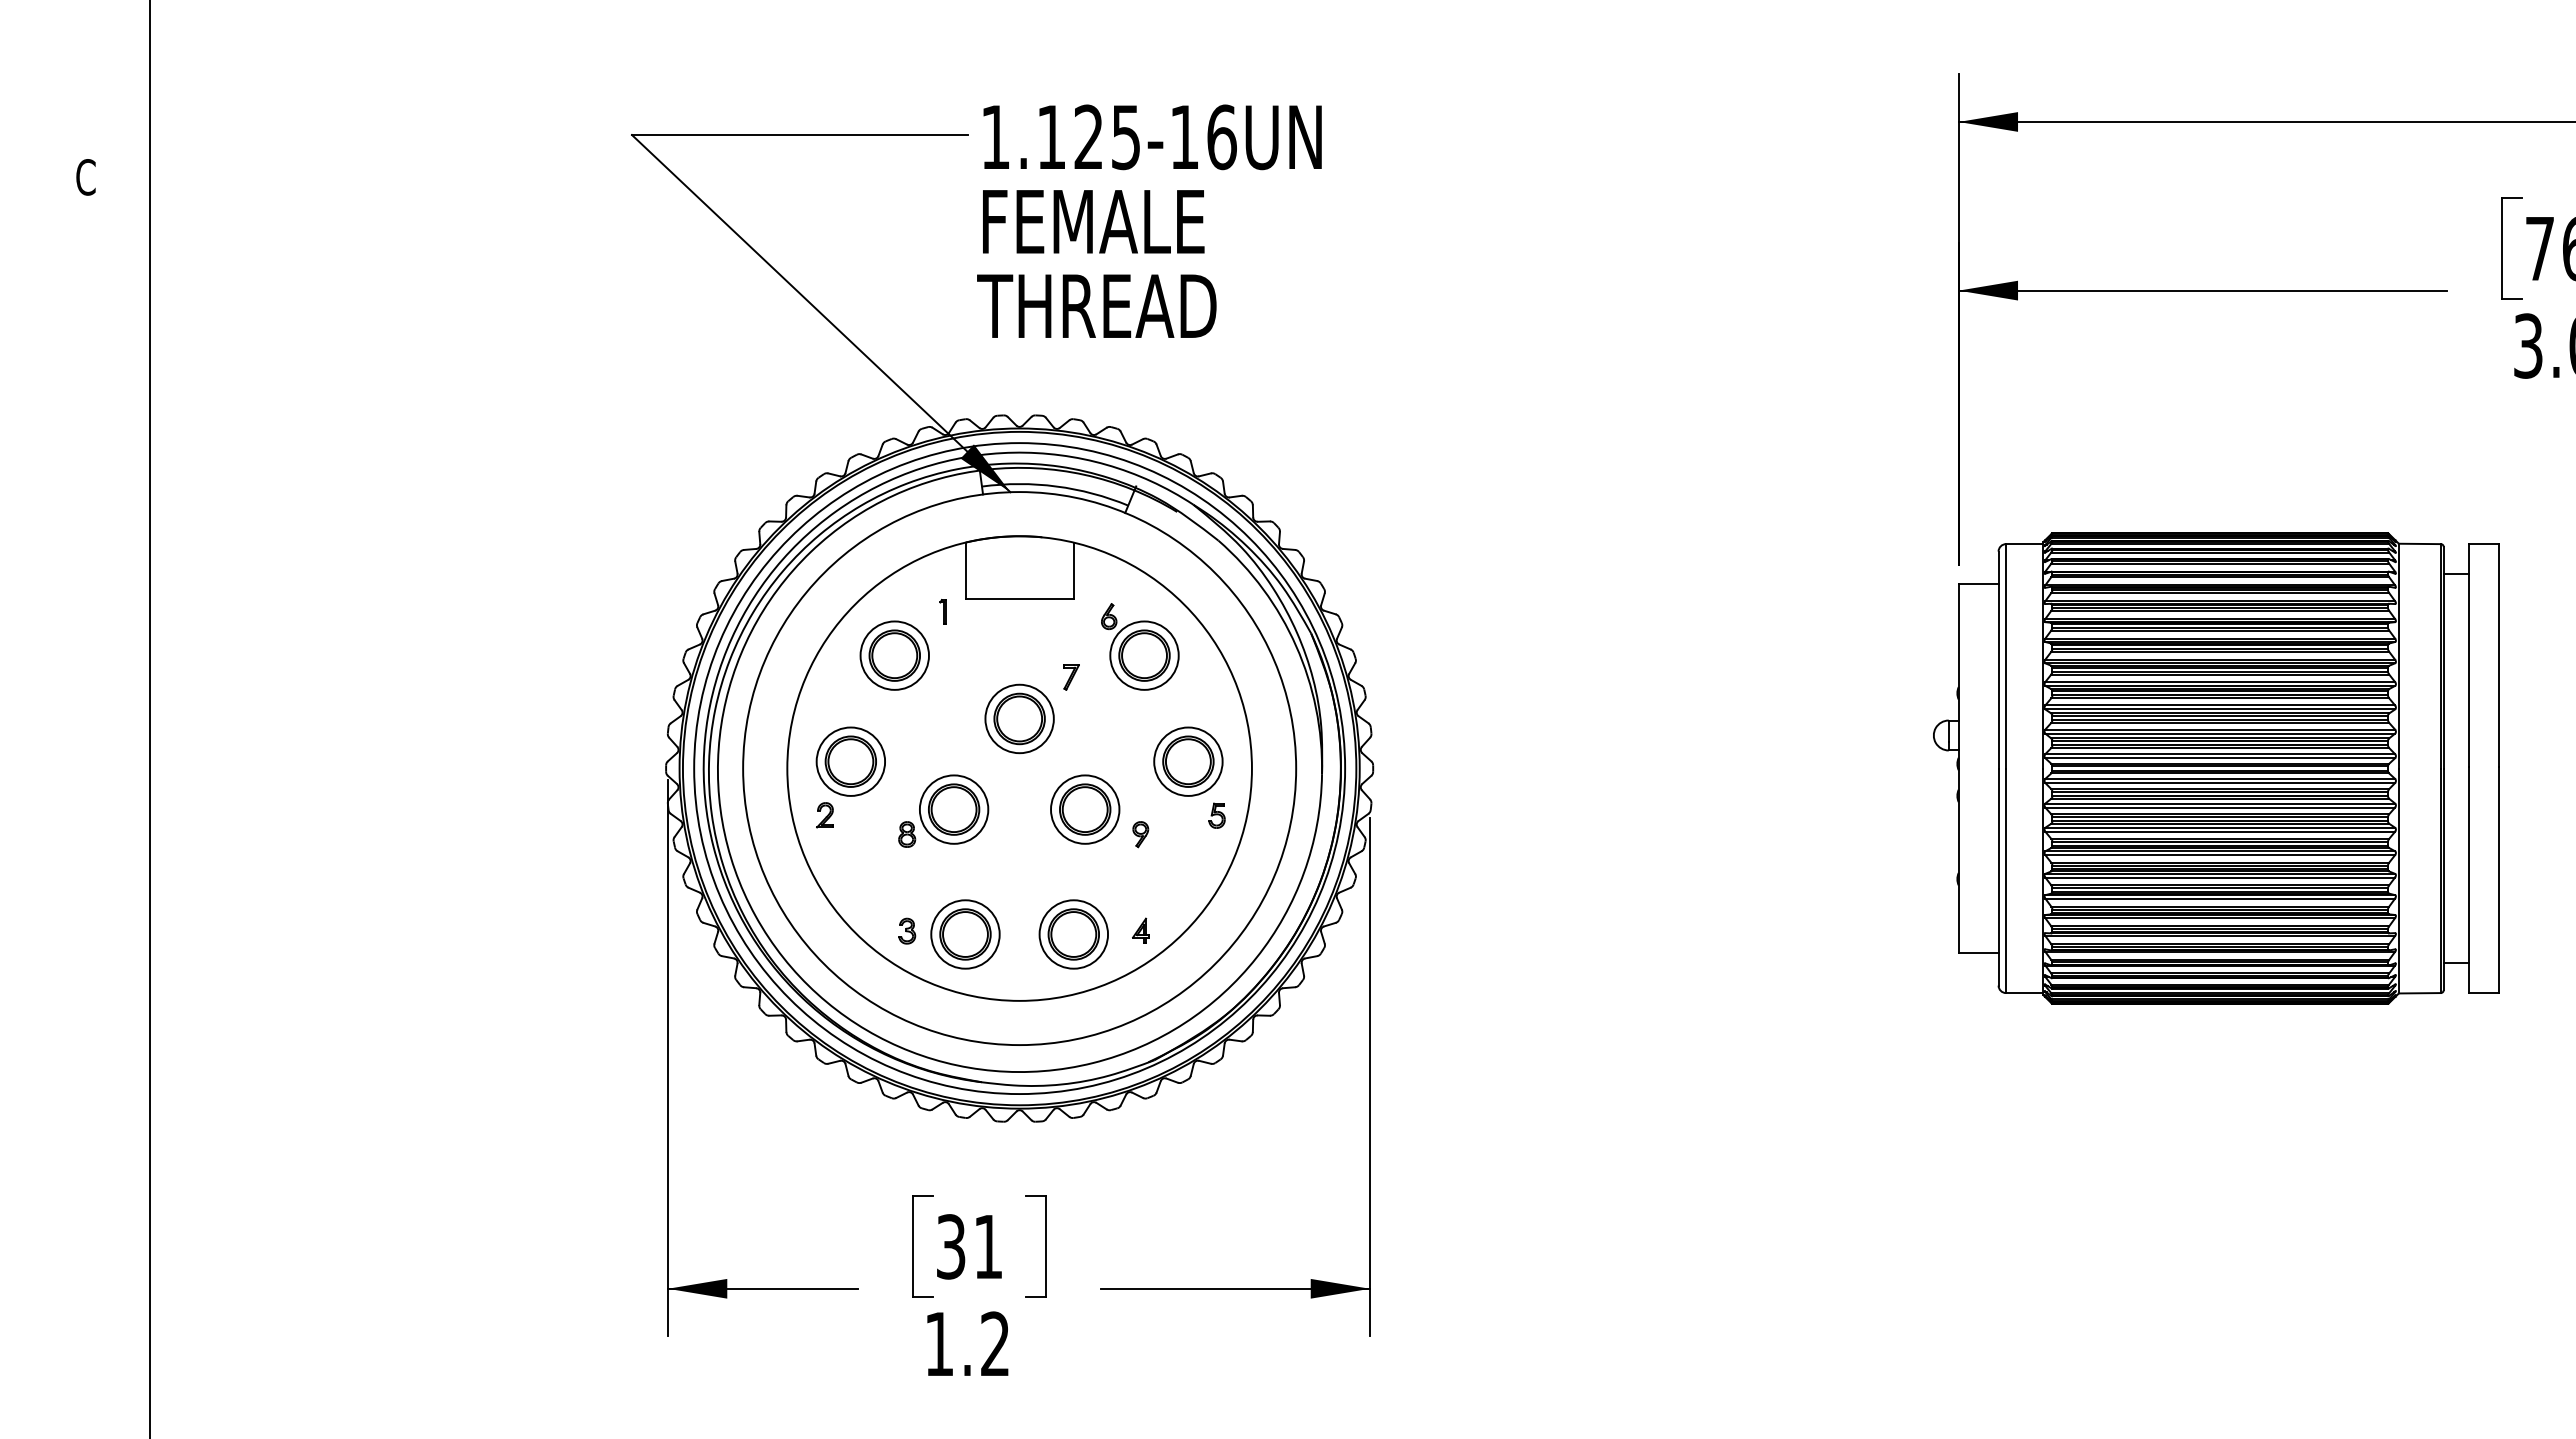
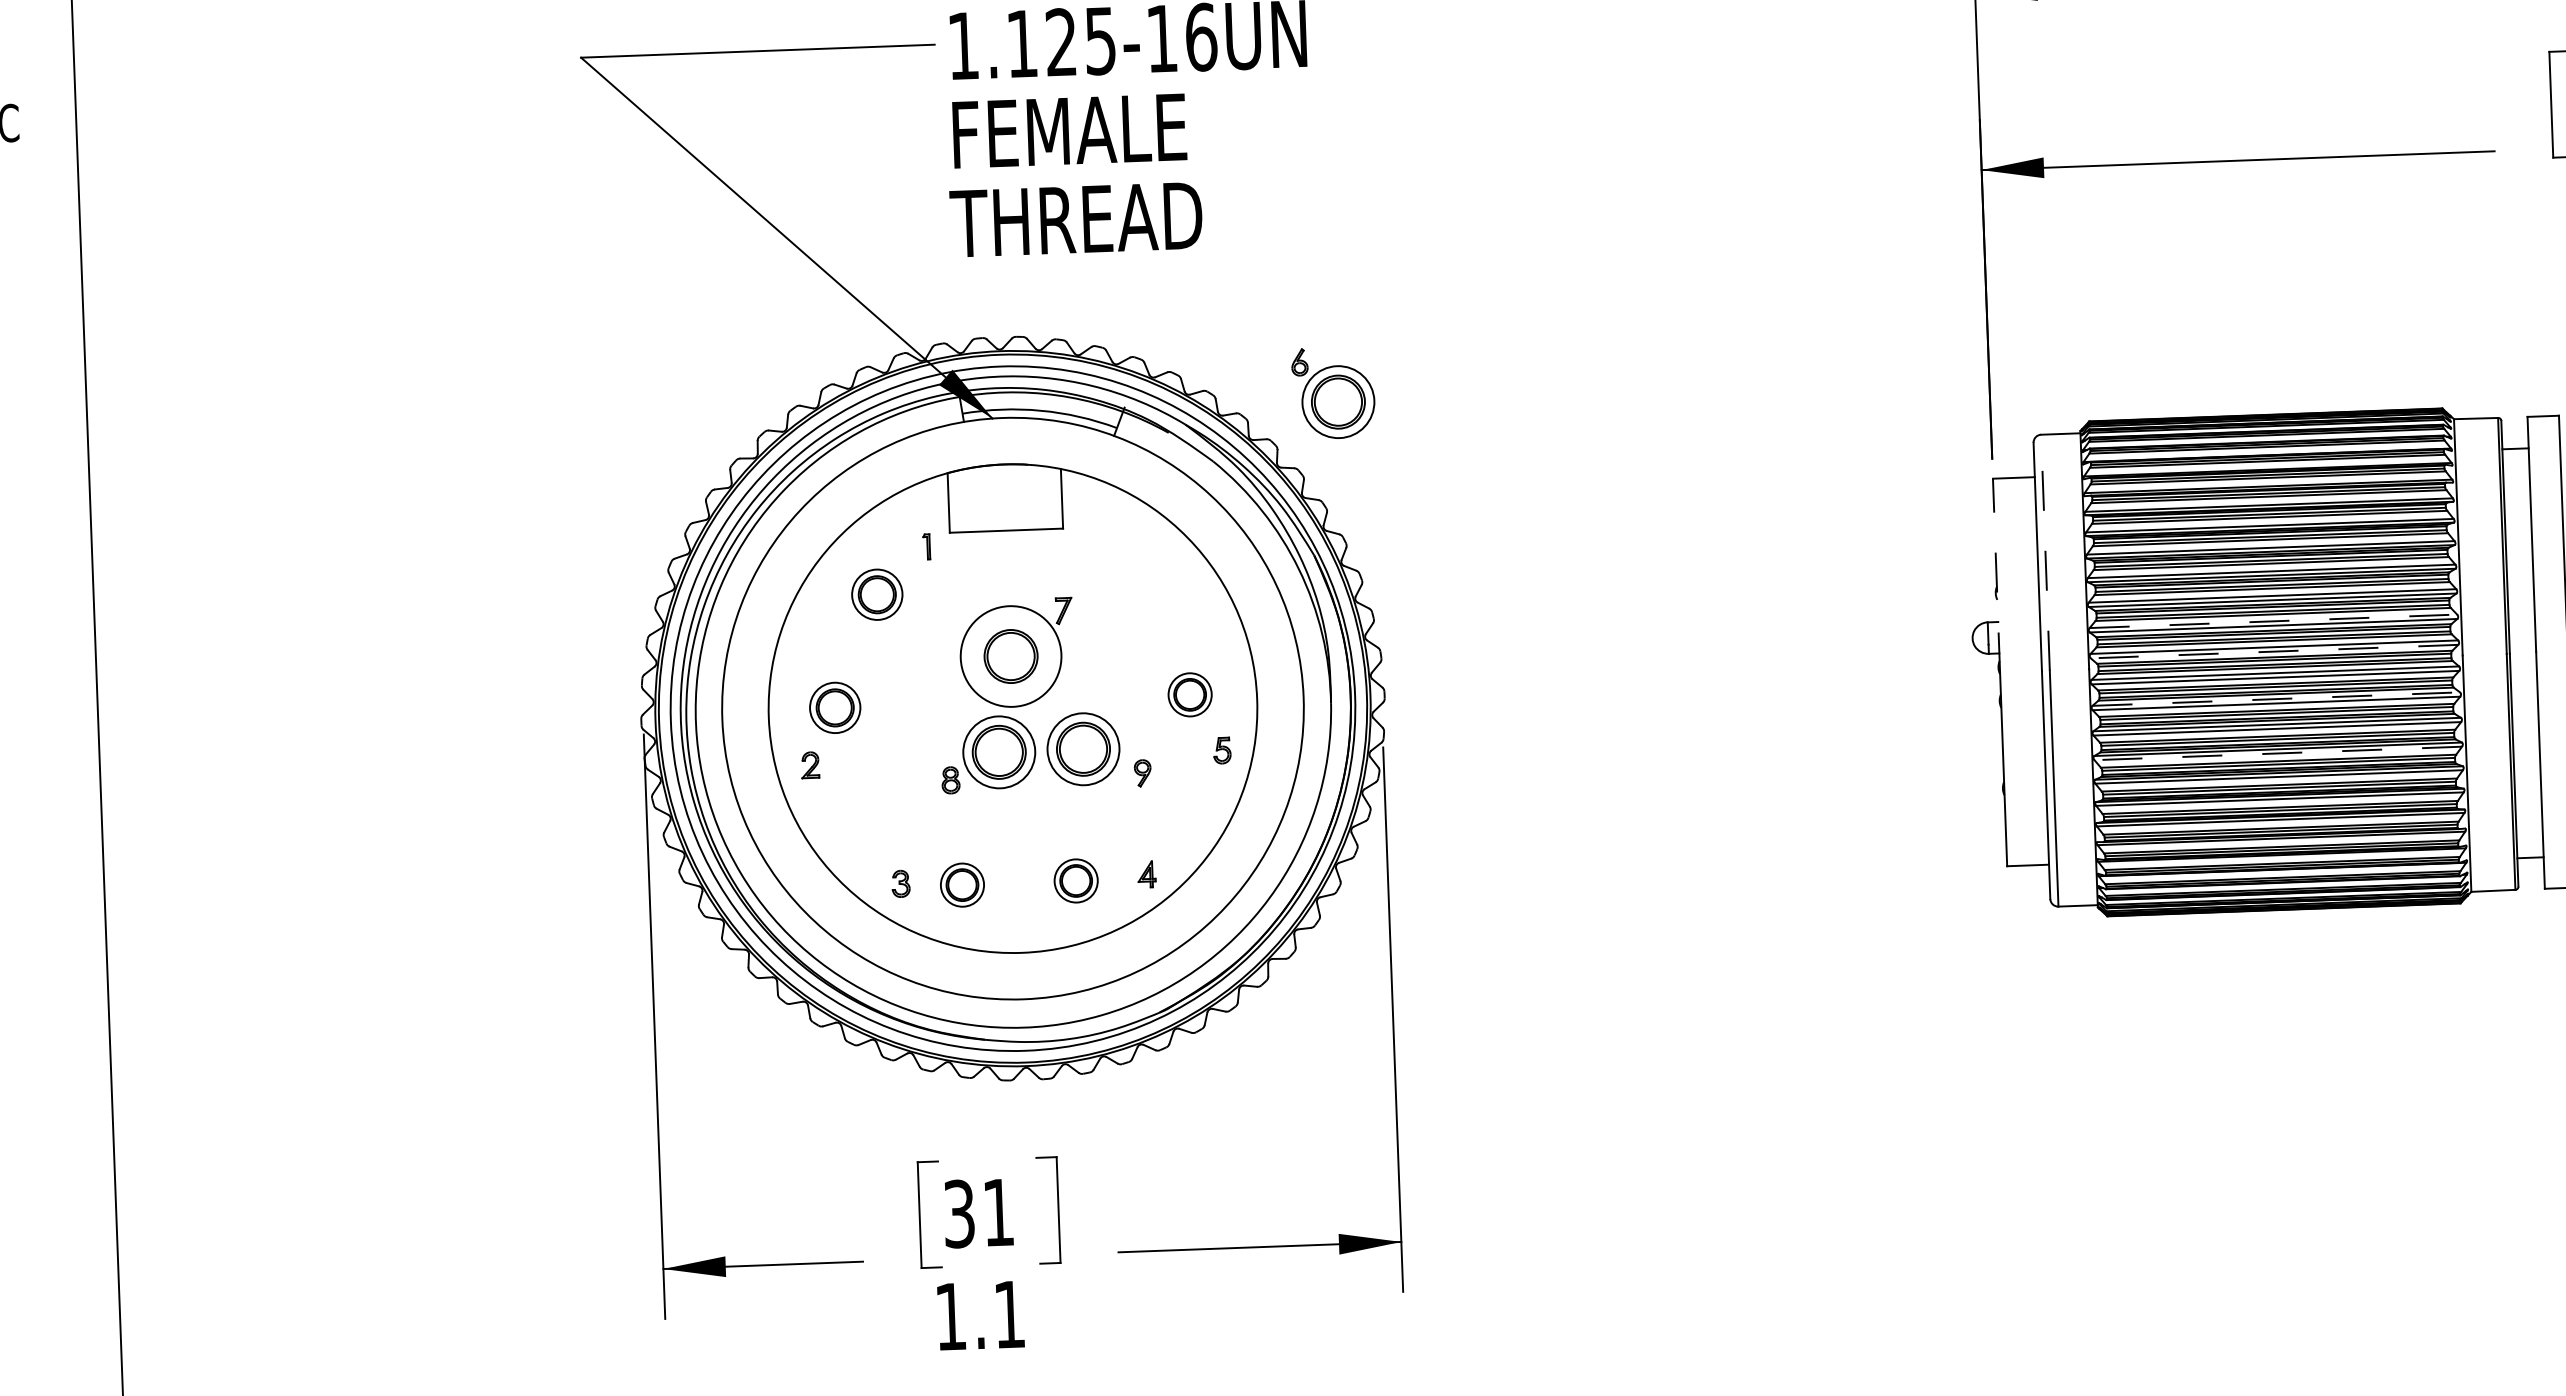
part: (1140, 646) -> (1333, 392), moved
part: (894, 655) -> (877, 594), size x0.7
line: (2006, 655) -> (2045, 551), solid -> dashed
line: (1958, 675) -> (1996, 574), solid -> dashed
circle: (1019, 718) -> (1010, 656), size x1.4
line: (2220, 729) -> (2273, 621), solid -> dashed
line: (2220, 758) -> (2274, 651), solid -> dashed
part: (850, 761) -> (834, 707), size x0.7
part: (1188, 761) -> (1190, 694), size x0.6
line: (2220, 803) -> (2276, 699), solid -> dashed
part: (943, 810) -> (988, 753), moved
line: (2220, 855) -> (2278, 753), solid -> dashed
part: (965, 934) -> (962, 885), size x0.6
part: (1073, 934) -> (1075, 880), size x0.6
text: (994, 1343) -> (1008, 1313), 1.2 -> 1.1

